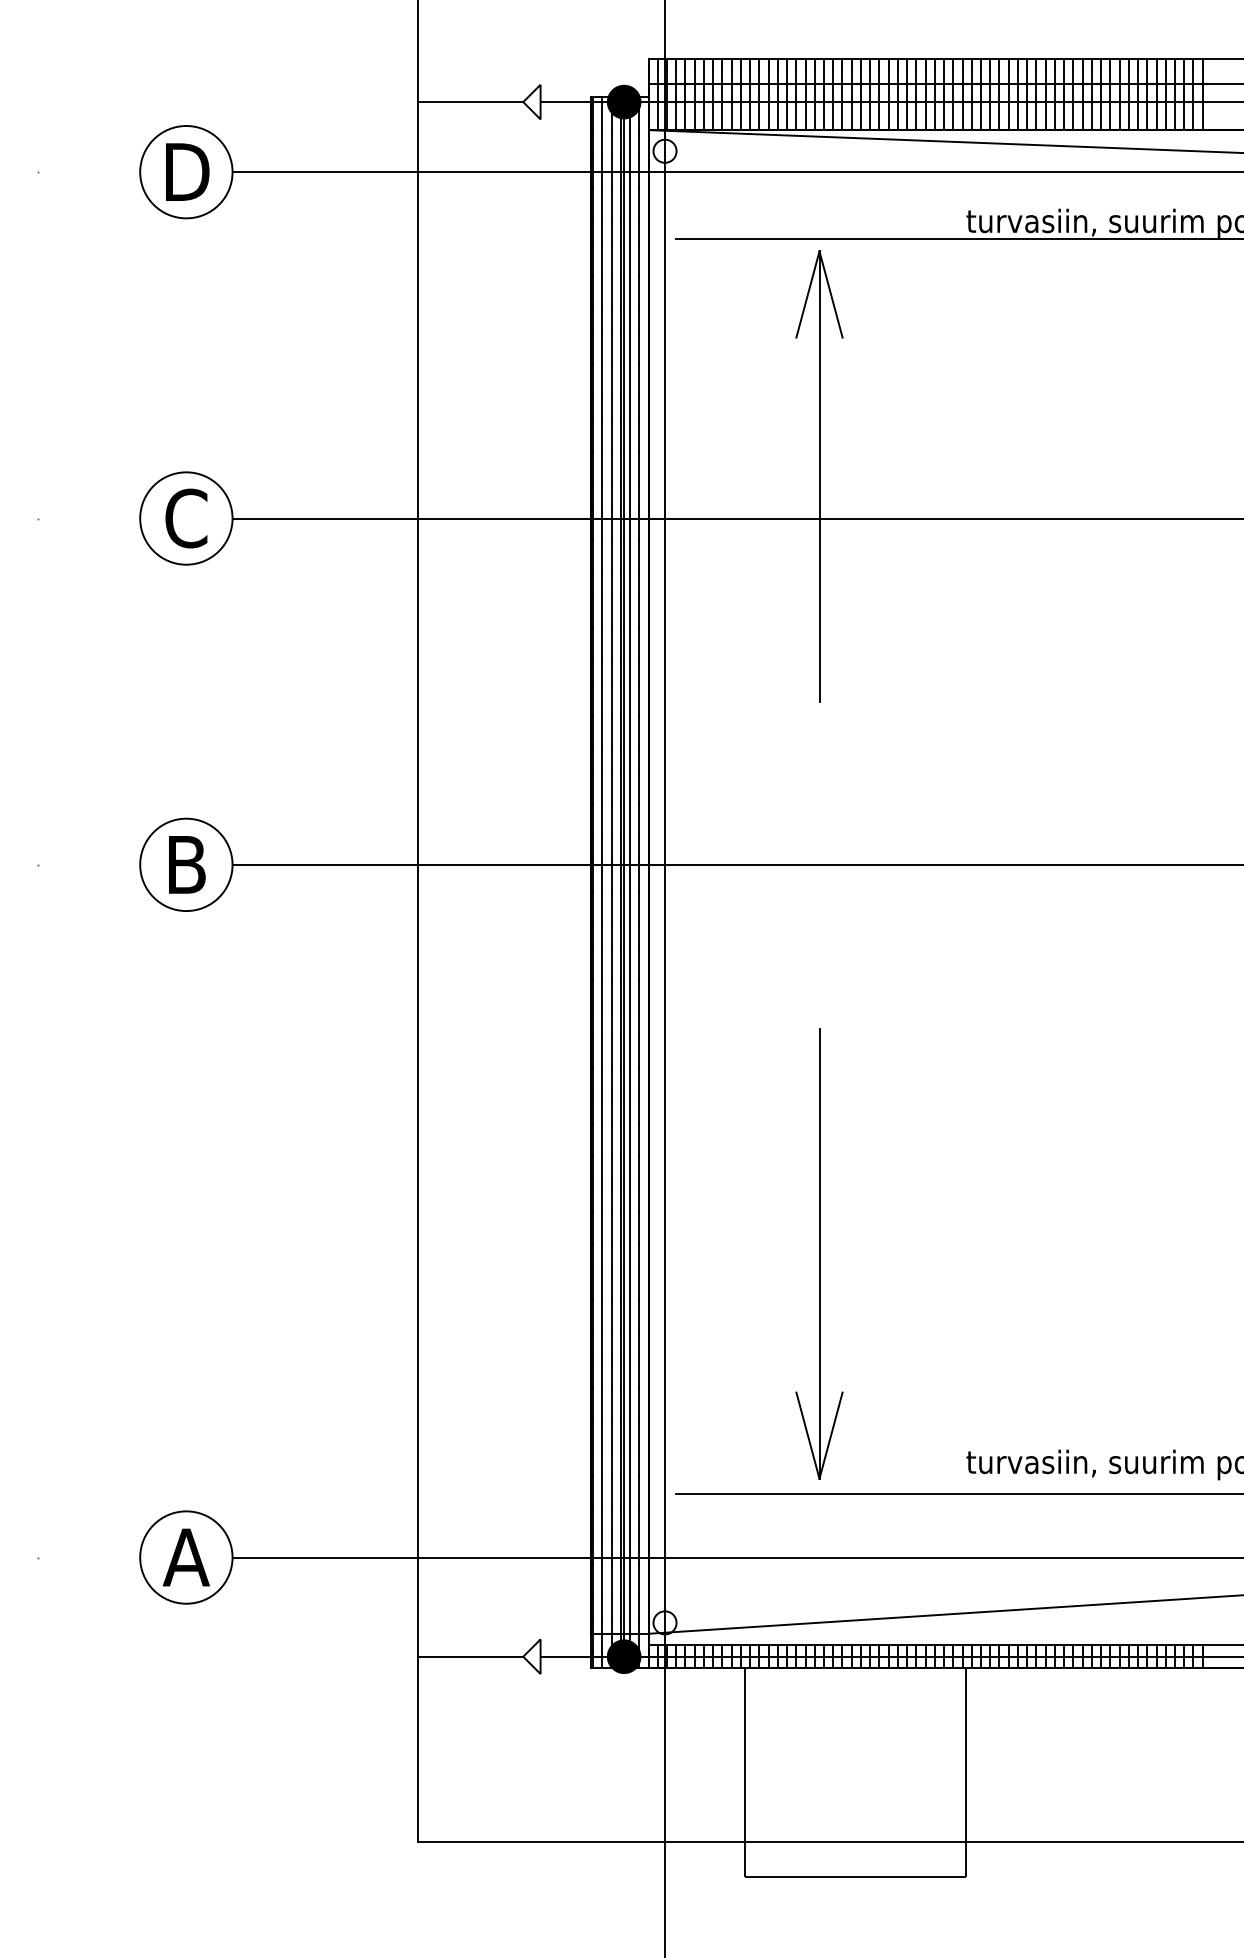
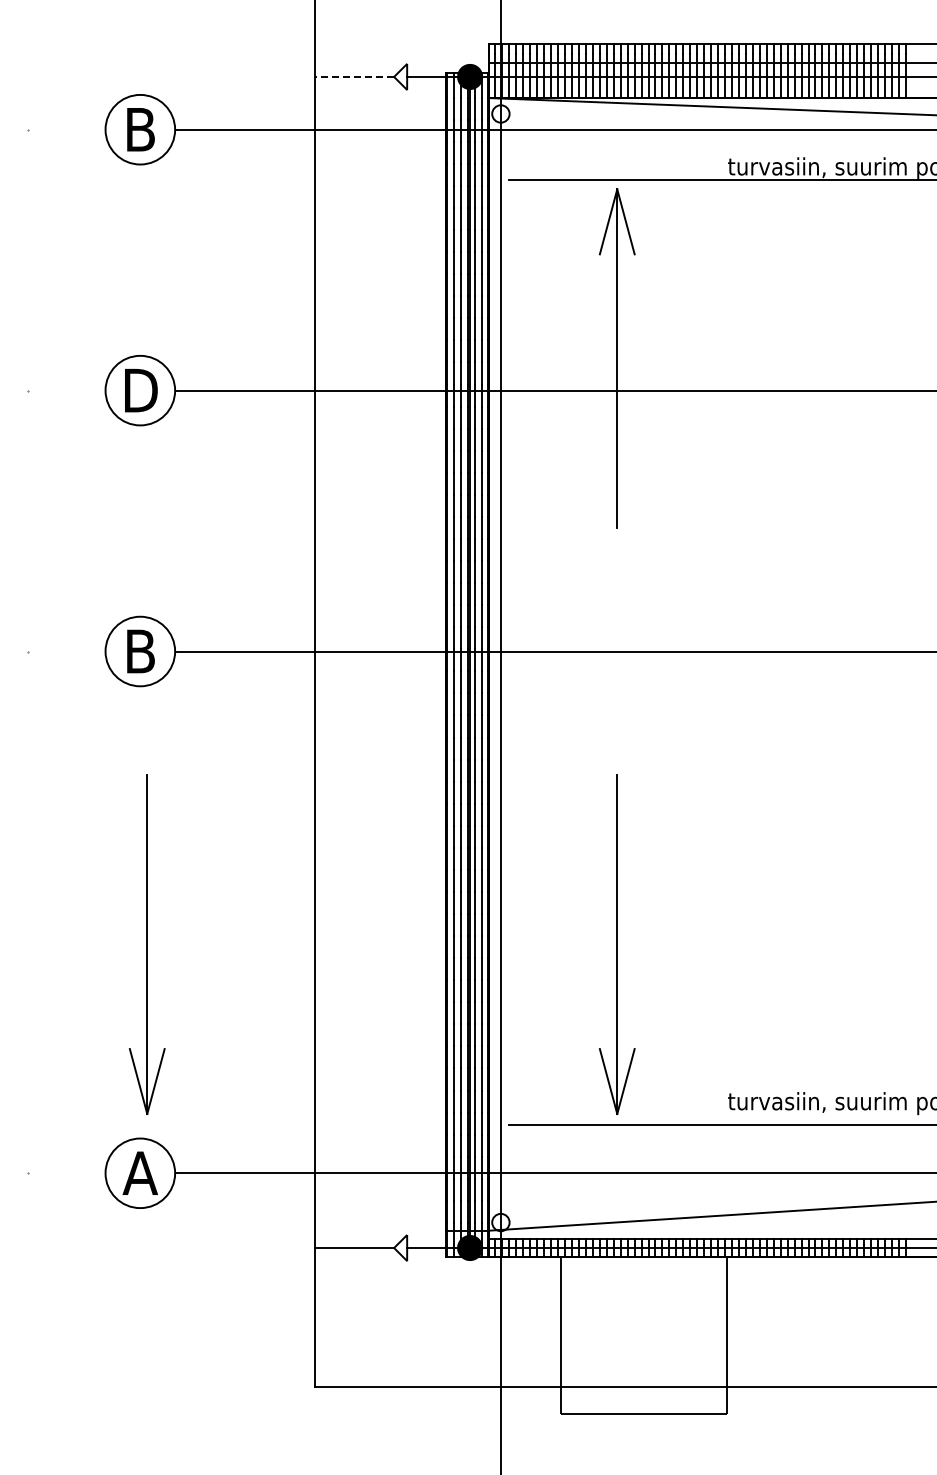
line: (470, 101) -> (354, 76), solid -> dashed
text: (187, 171) -> (141, 129), D -> B
text: (186, 518) -> (140, 390), C -> D
part: (194, 1253) -> (146, 944), added

